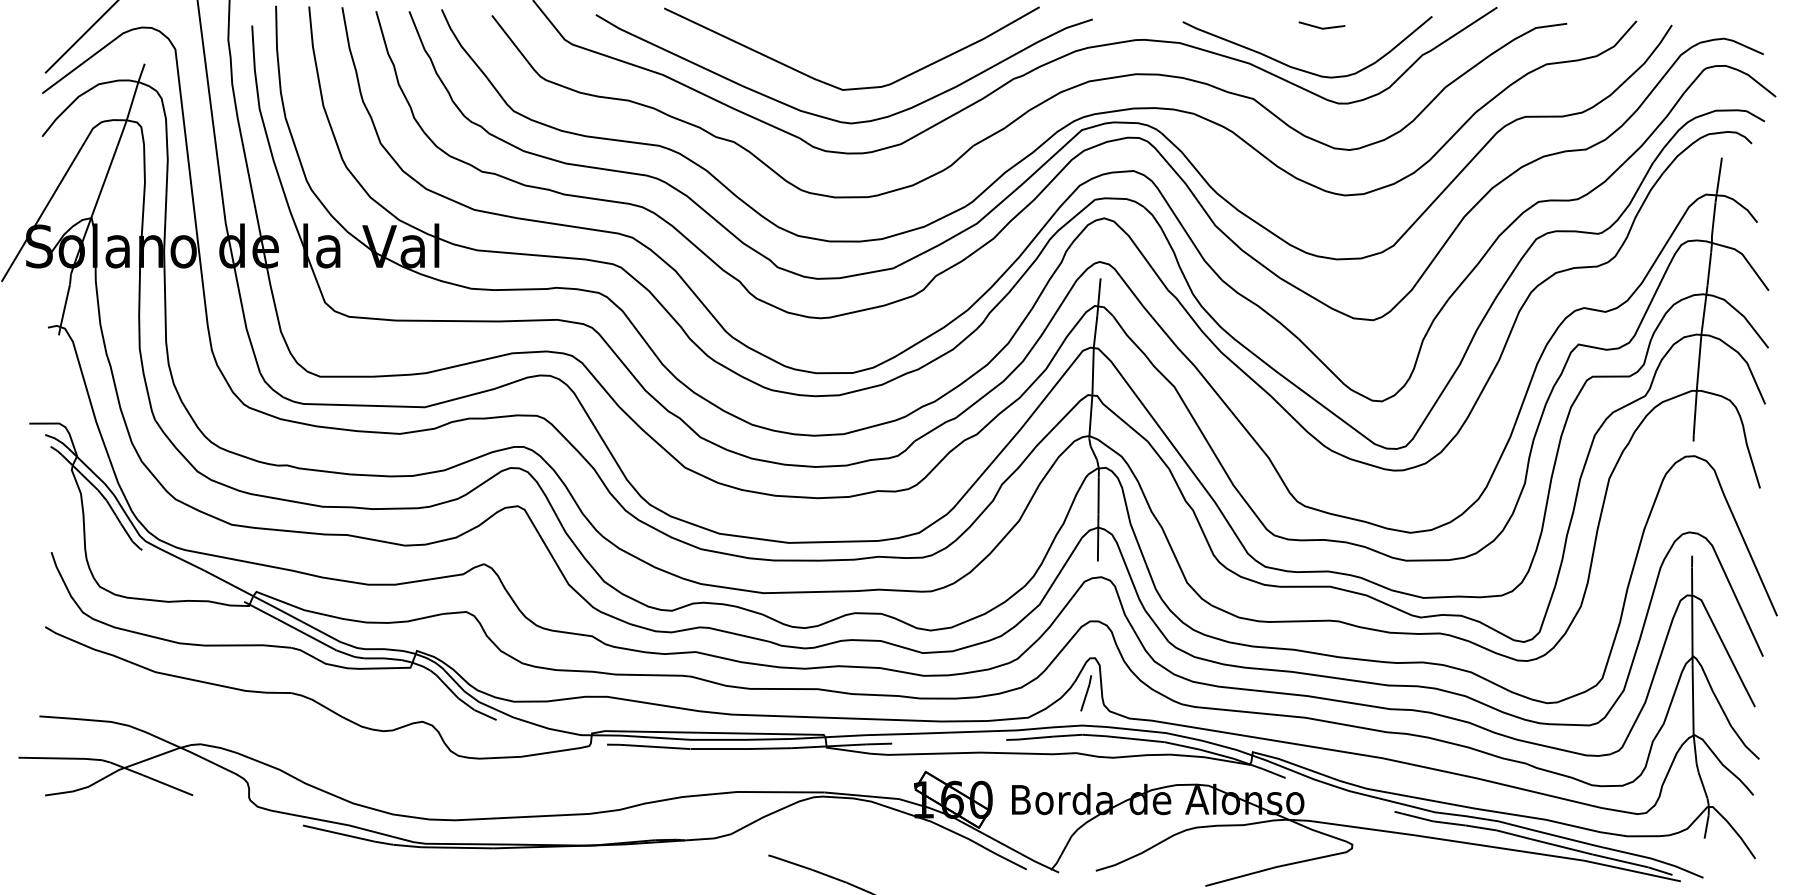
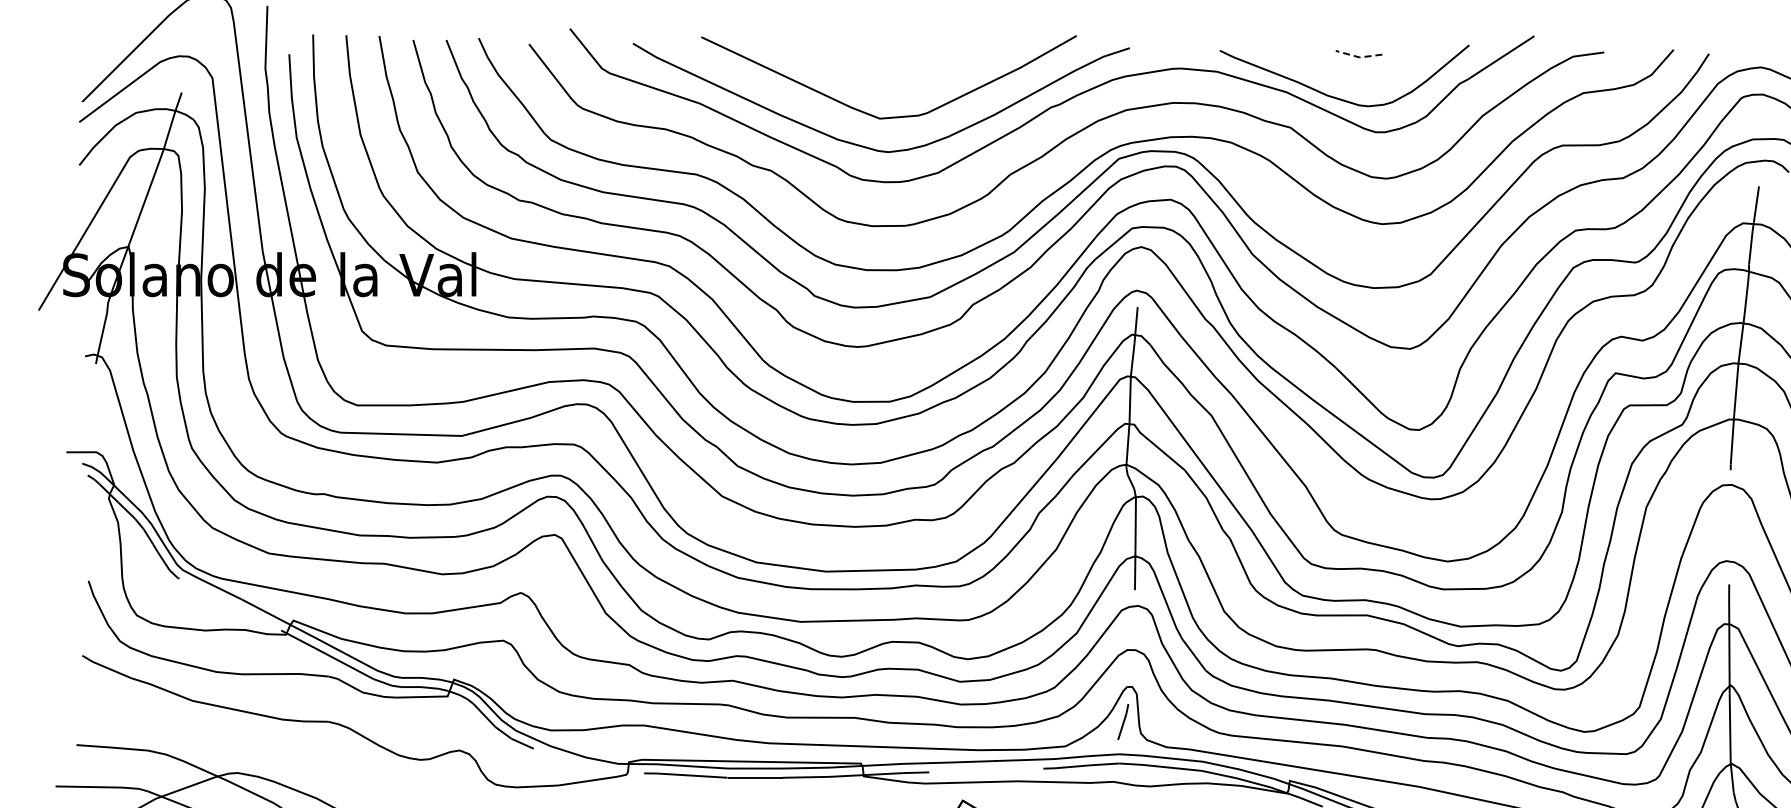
line: (1321, 28) -> (1358, 57), solid -> dashed

